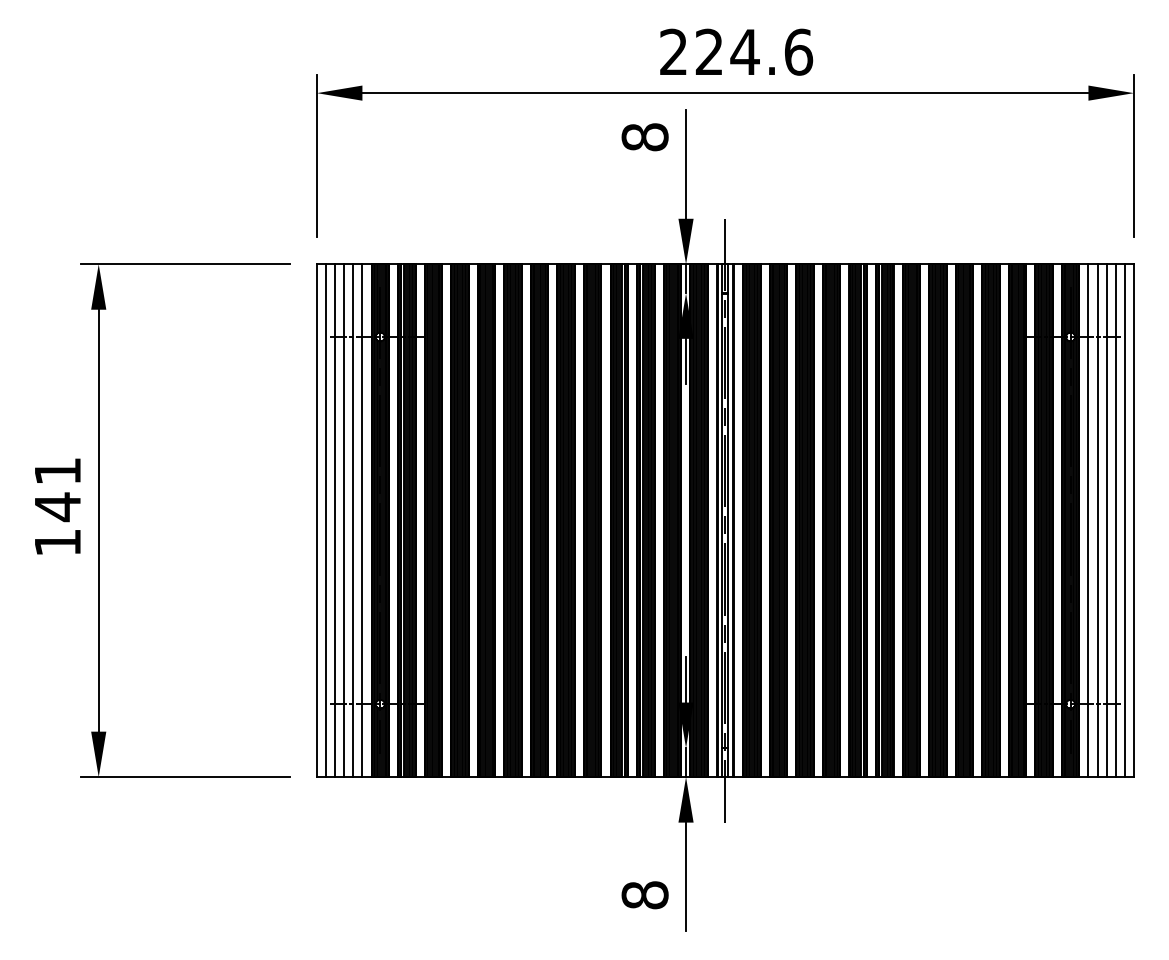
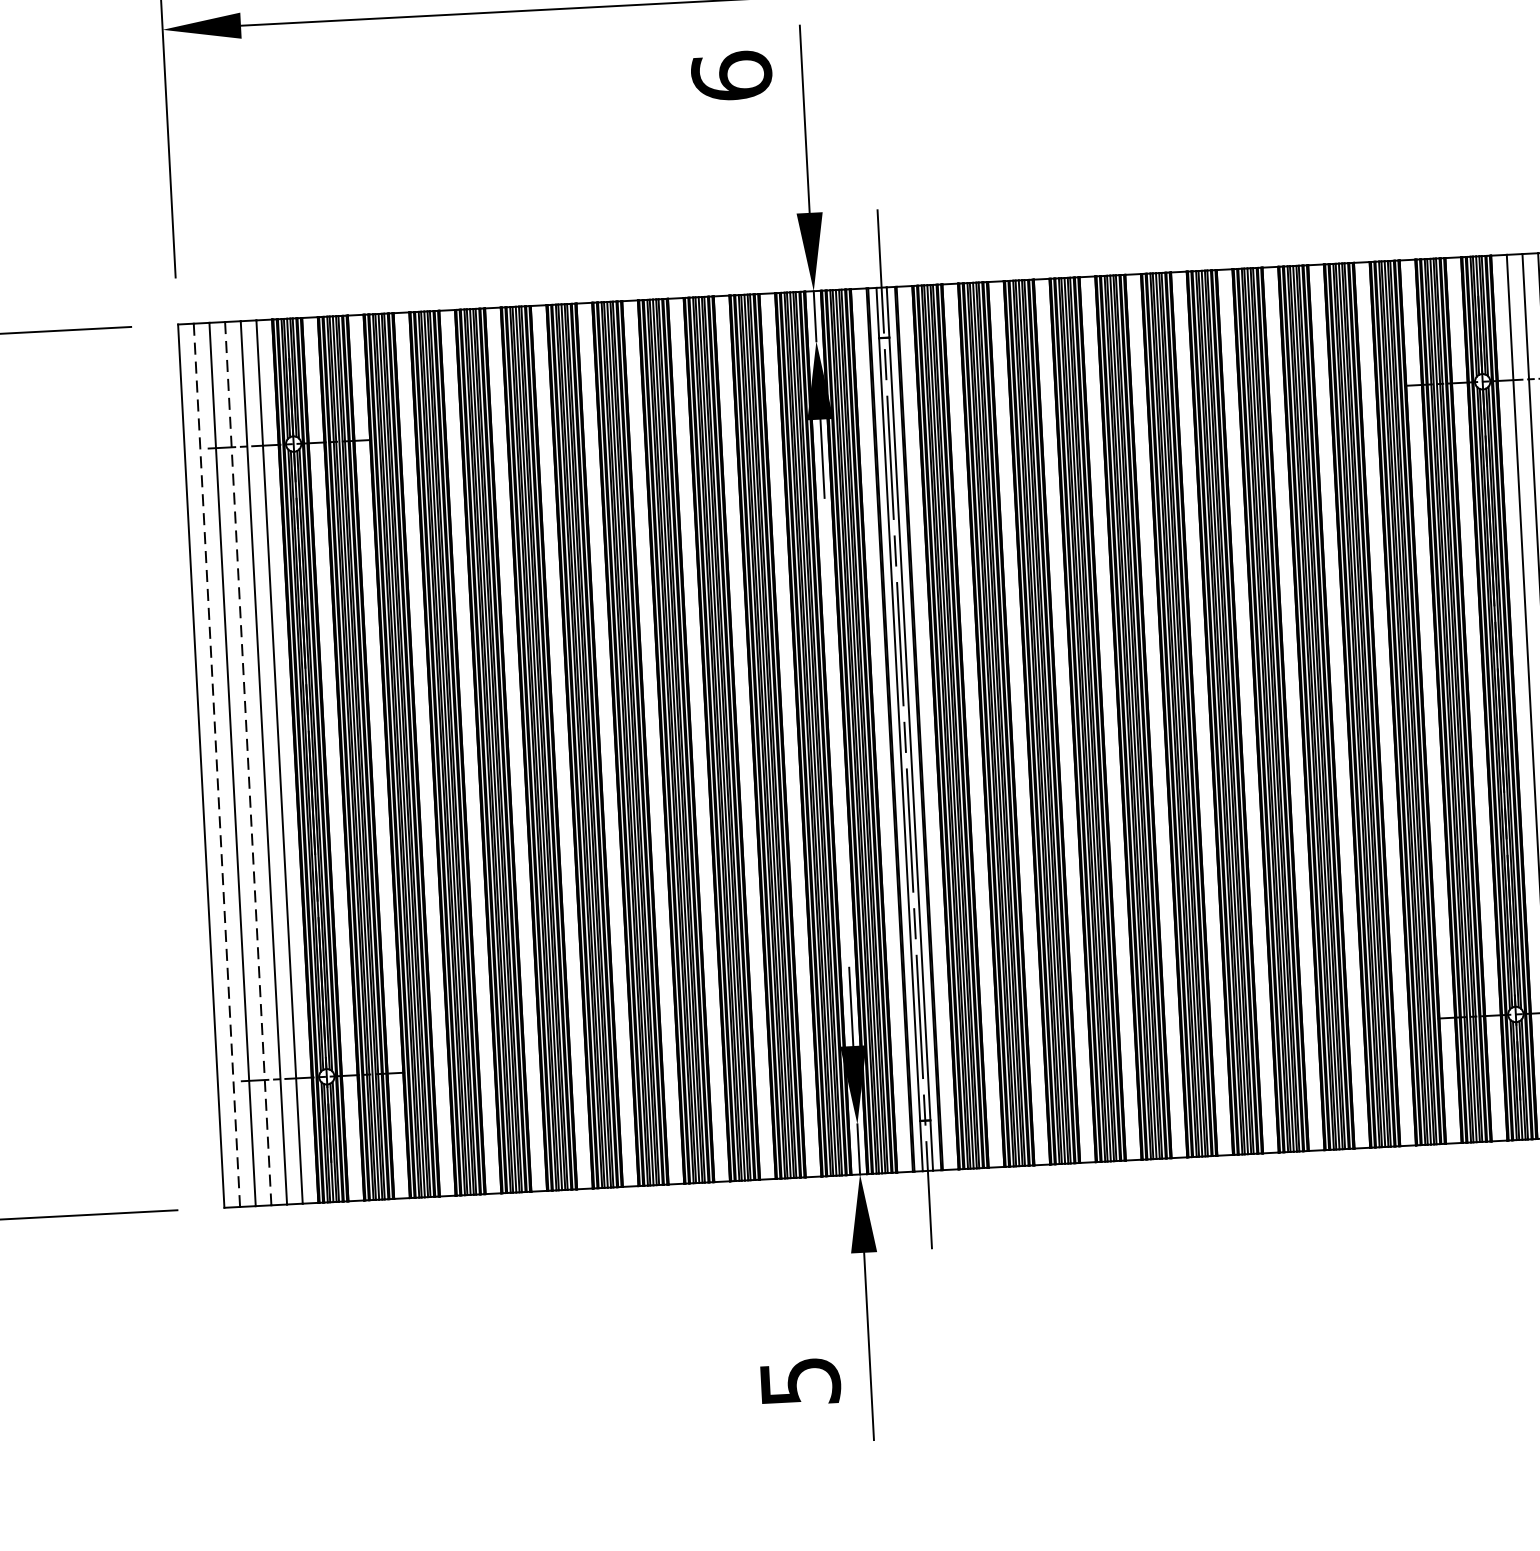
text: (644, 137) -> (730, 76), 8 -> 6
line: (326, 521) -> (217, 766), solid -> dashed
line: (344, 521) -> (248, 765), solid -> dashed
text: (644, 895) -> (799, 1382), 8 -> 5

